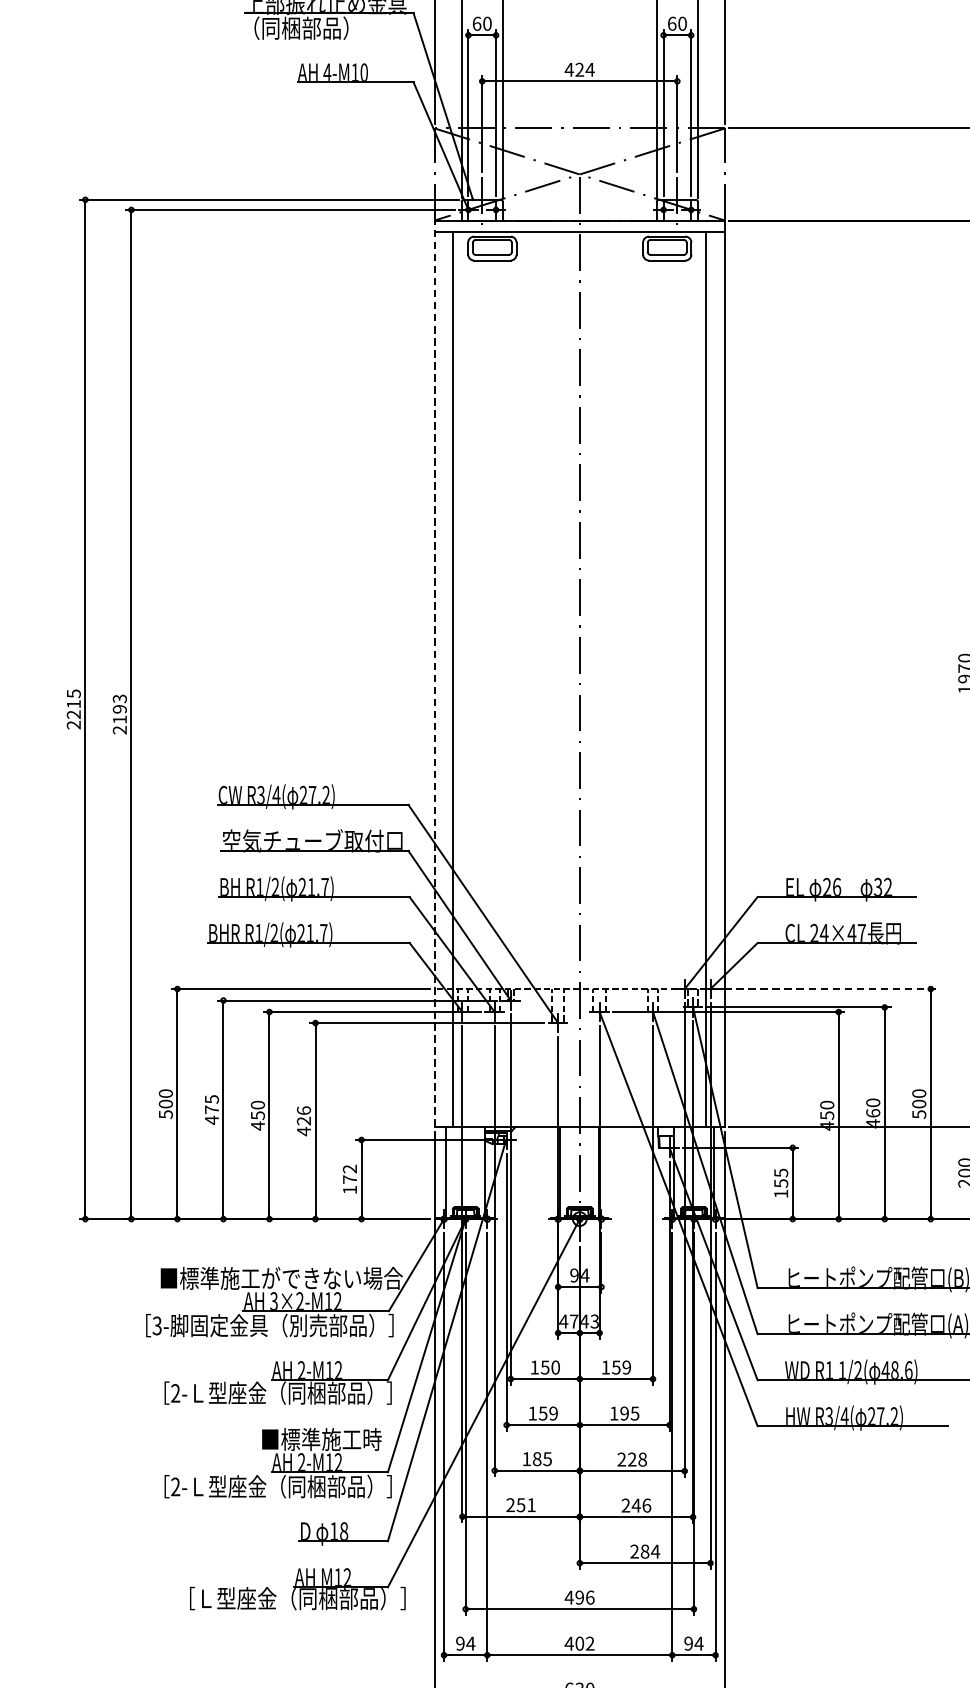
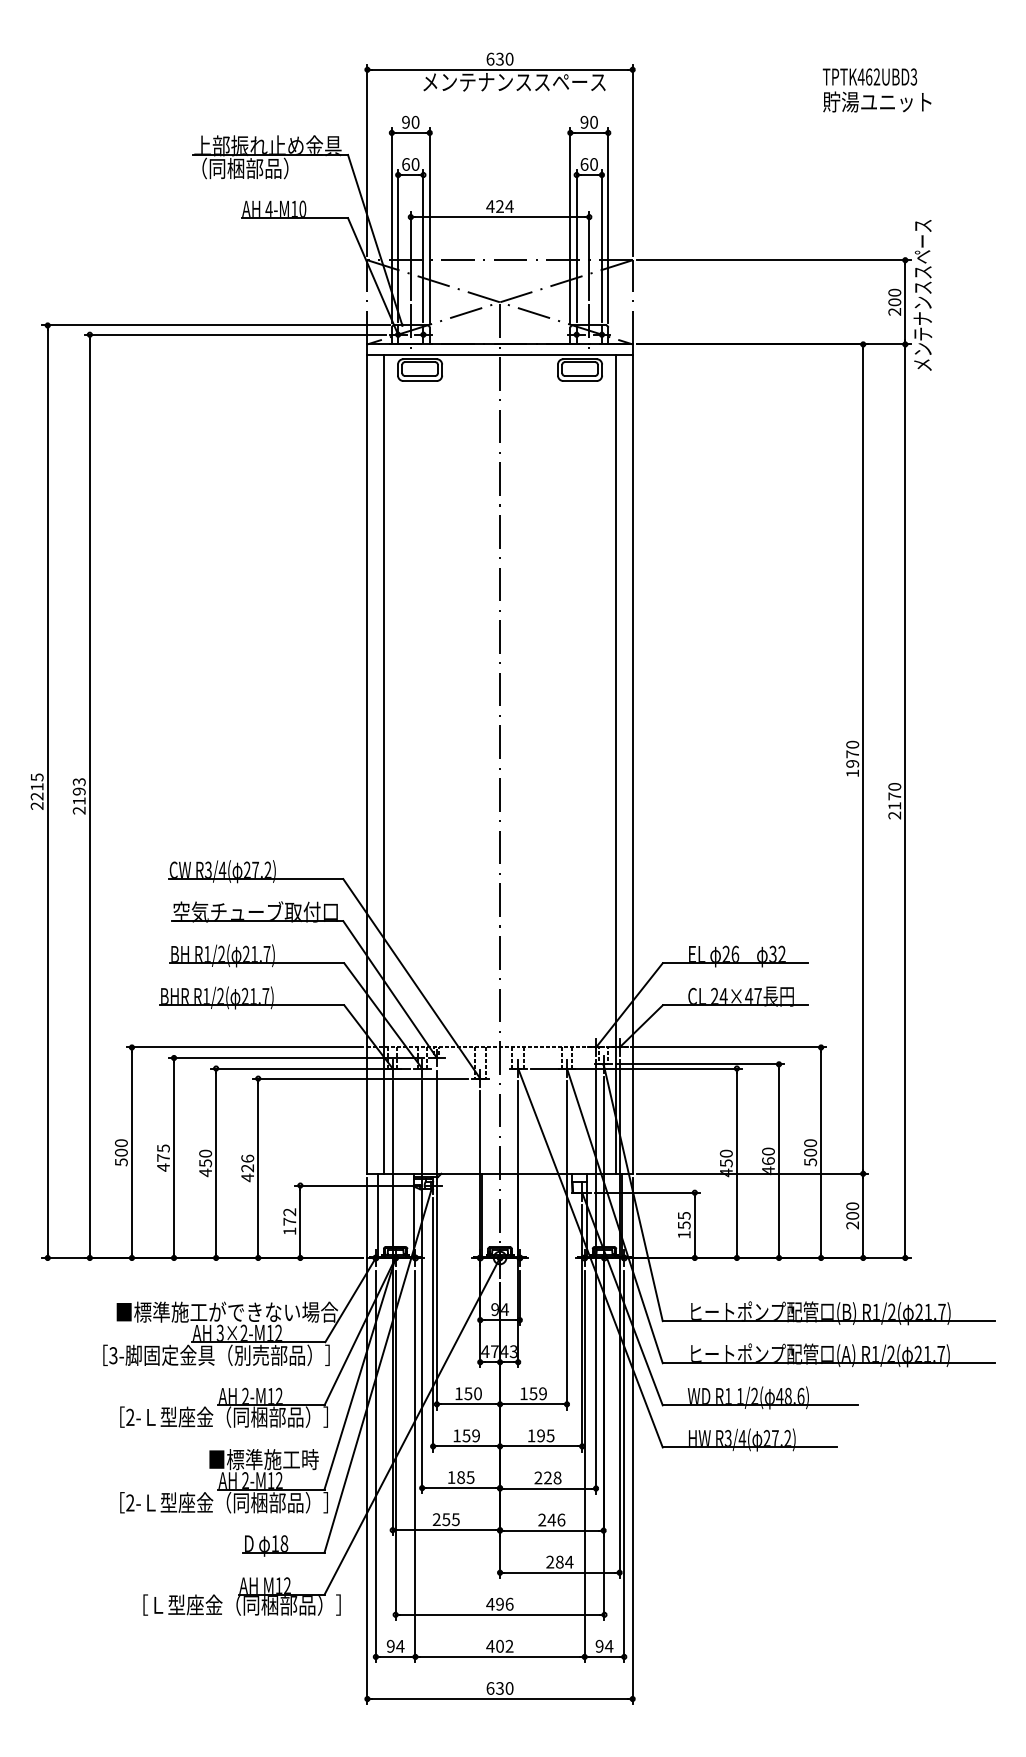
line: (434, 674) -> (367, 759), dashed -> solid
line: (830, 989) -> (729, 1047), dashed -> solid
text: (531, 1504) -> (455, 1519), 251 -> 255

